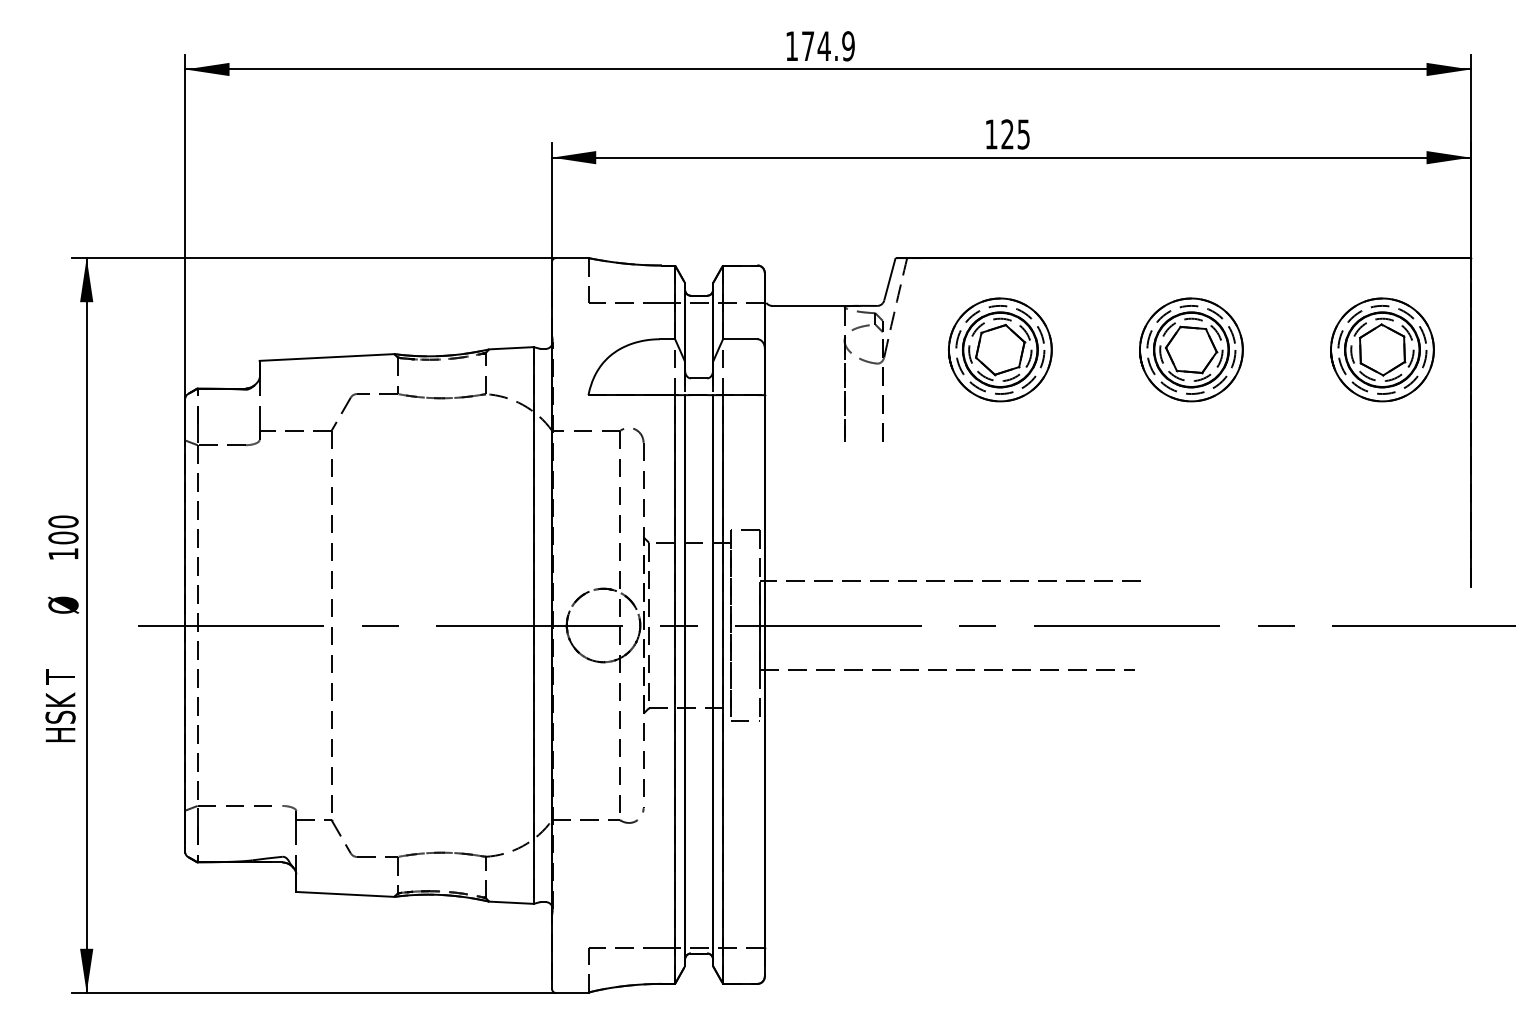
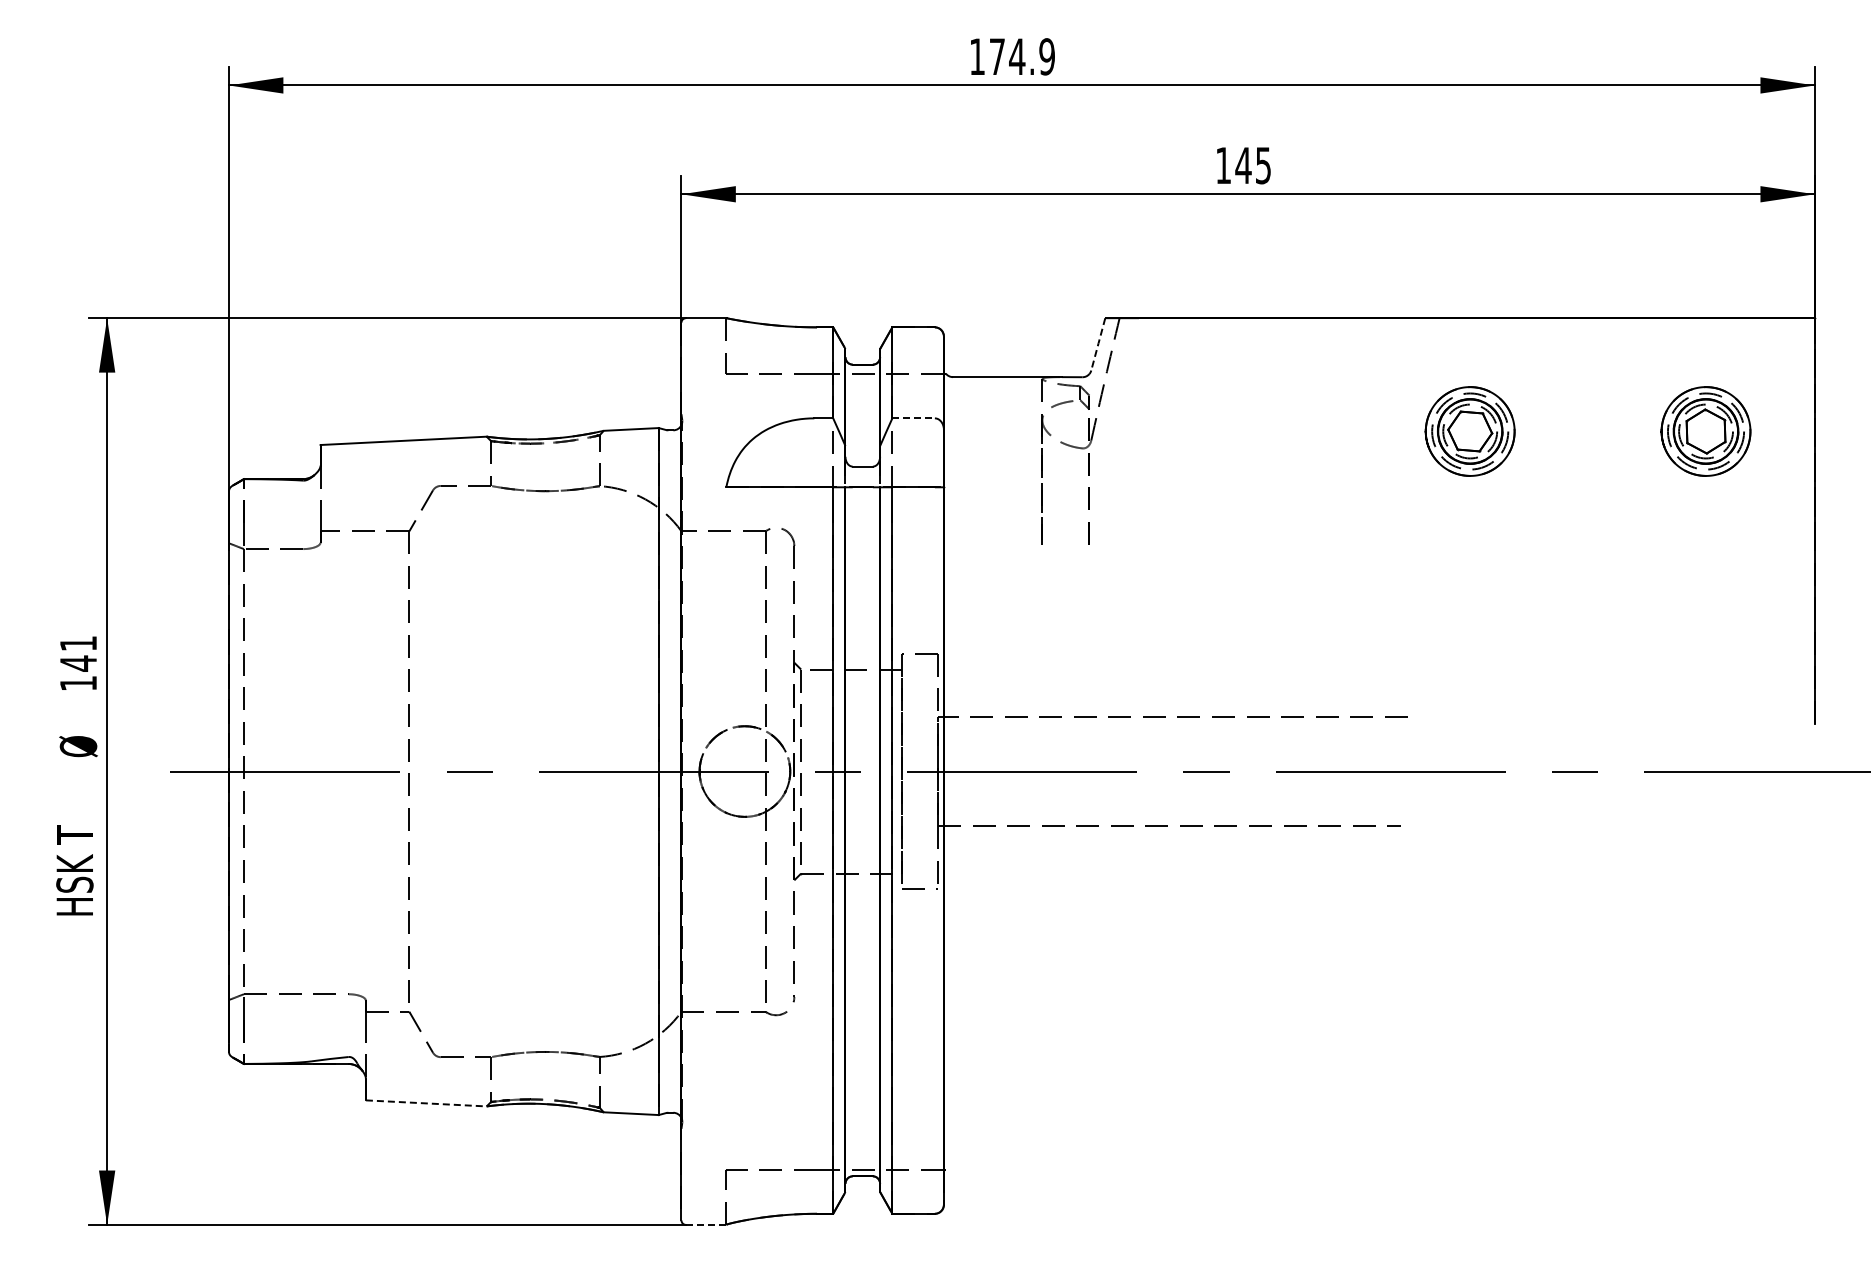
text: (1007, 133) -> (1243, 164), 125 -> 145
line: (890, 279) -> (1098, 344), solid -> dashed
line: (740, 339) -> (914, 418), solid -> dashed
part: (1000, 349) -> (1234, 431), removed
part: (1190, 349) -> (1469, 431), size x0.7
part: (1382, 349) -> (1705, 431), size x0.7
text: (63, 529) -> (78, 653), 100 -> 141
line: (345, 894) -> (426, 1103), solid -> dashed
line: (572, 992) -> (706, 1224), solid -> dashed

